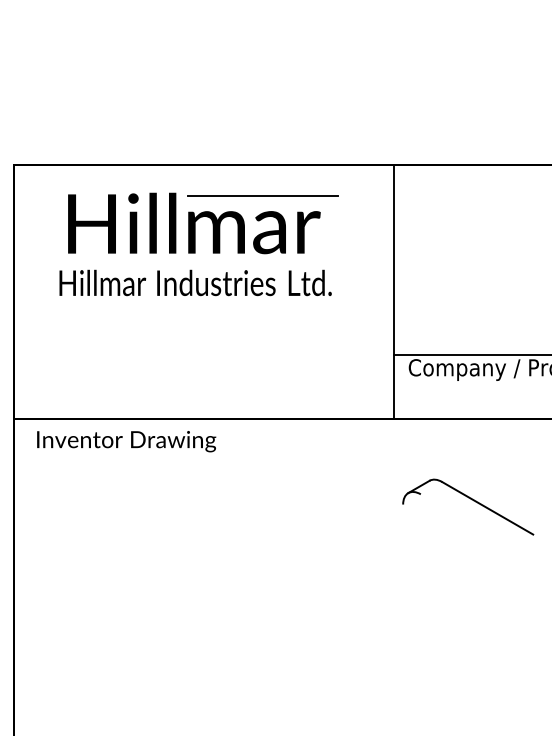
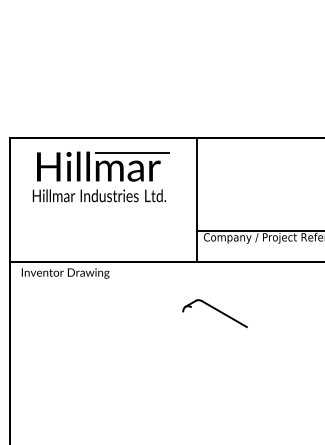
part: (467, 506) -> (214, 313), moved

